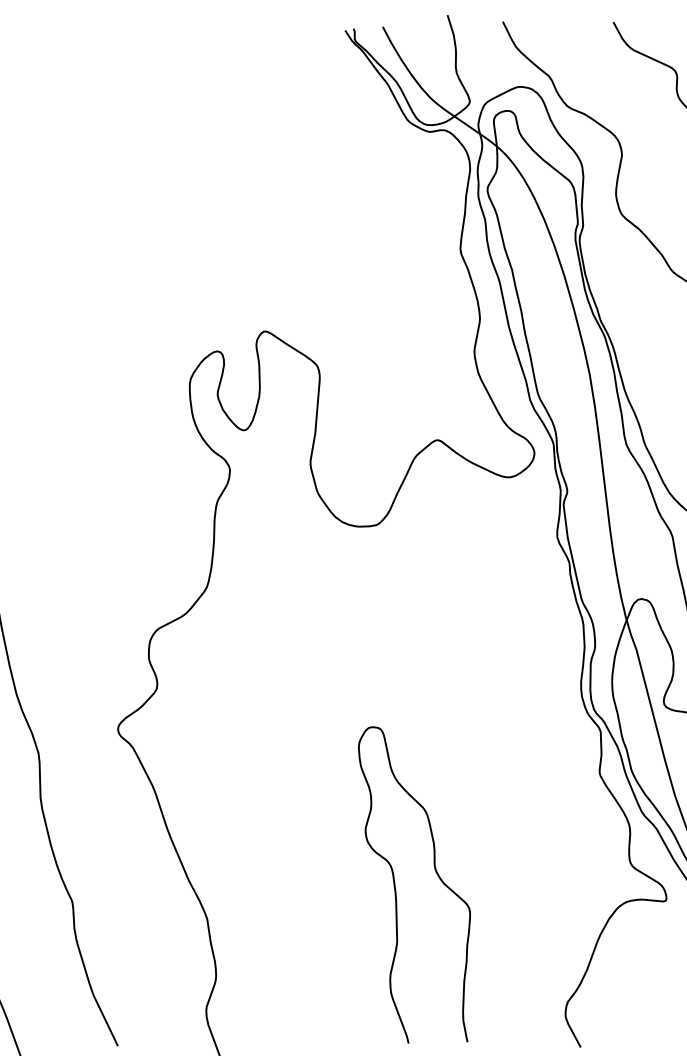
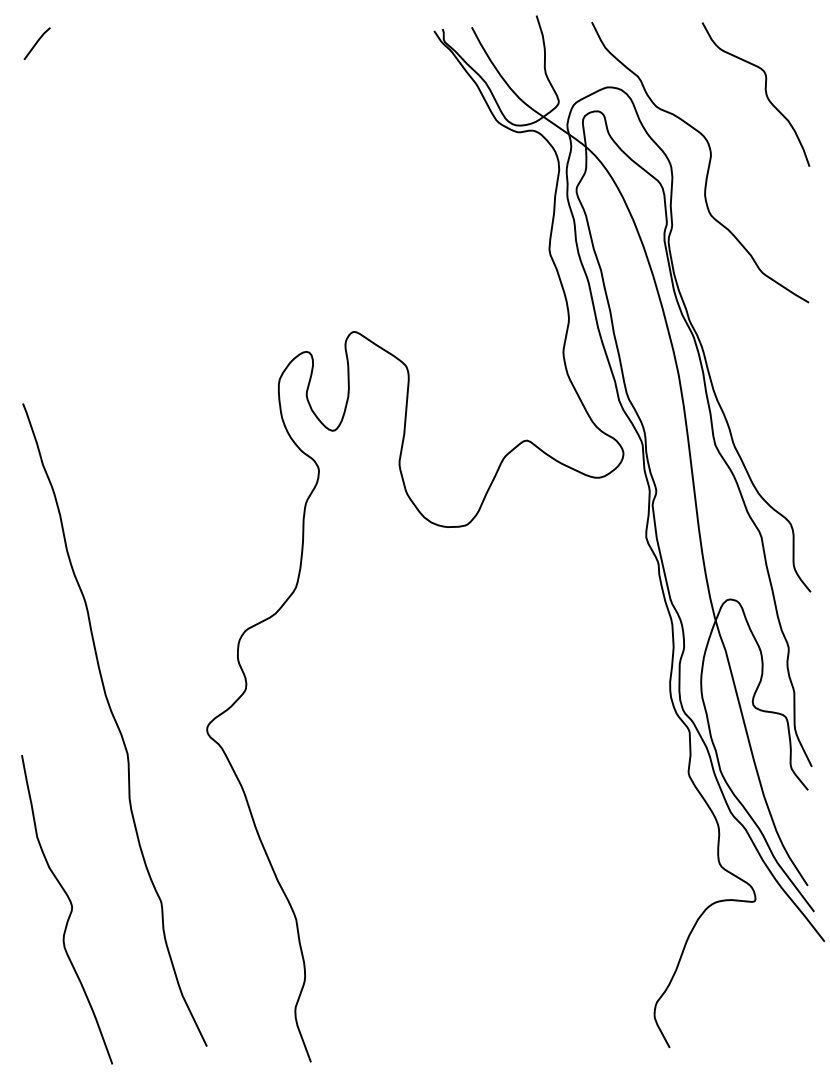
curve: (396, 890) -> (485, 890), removed

